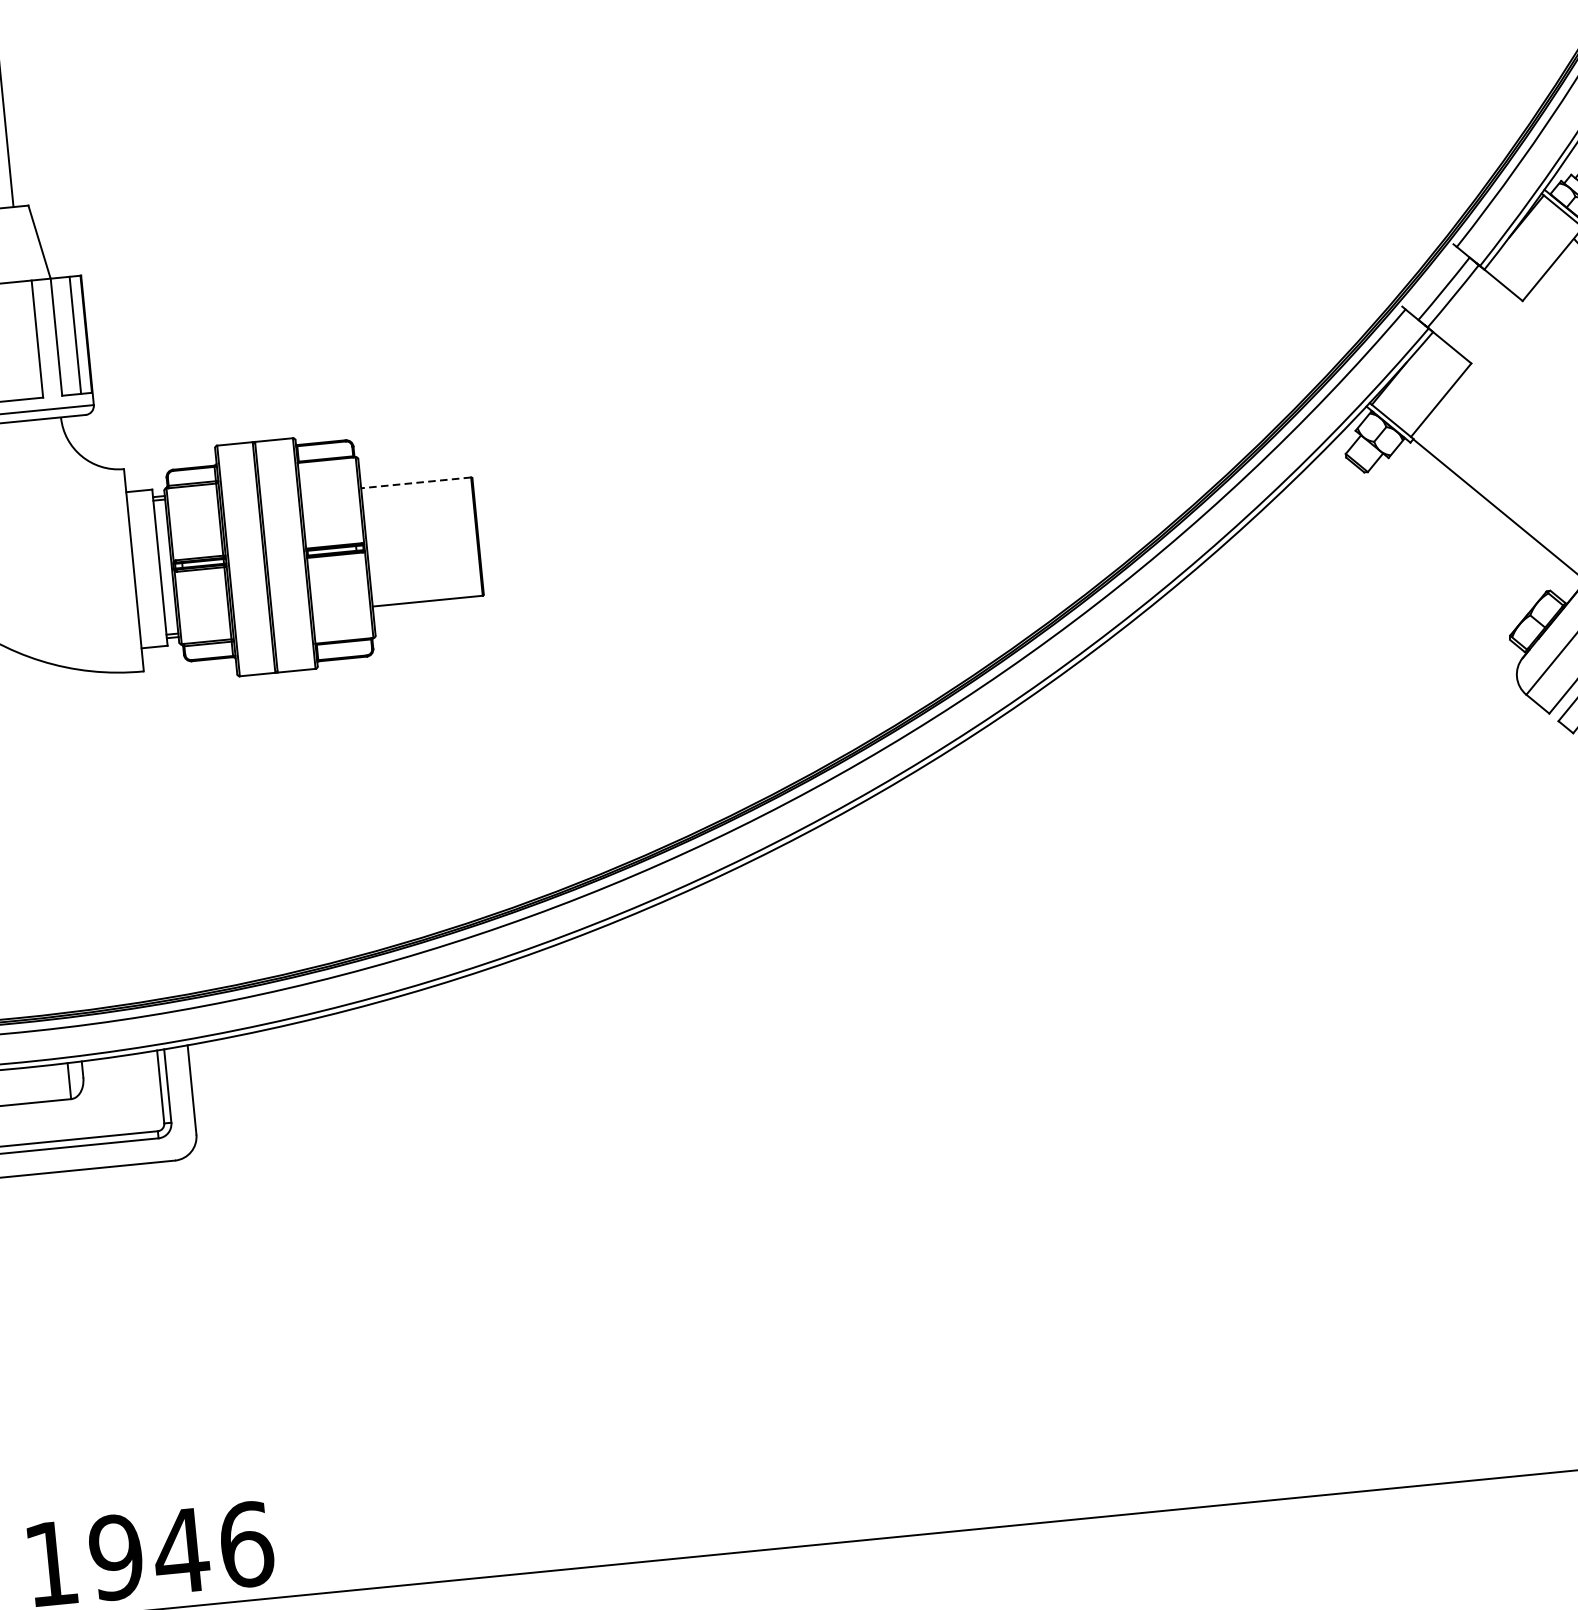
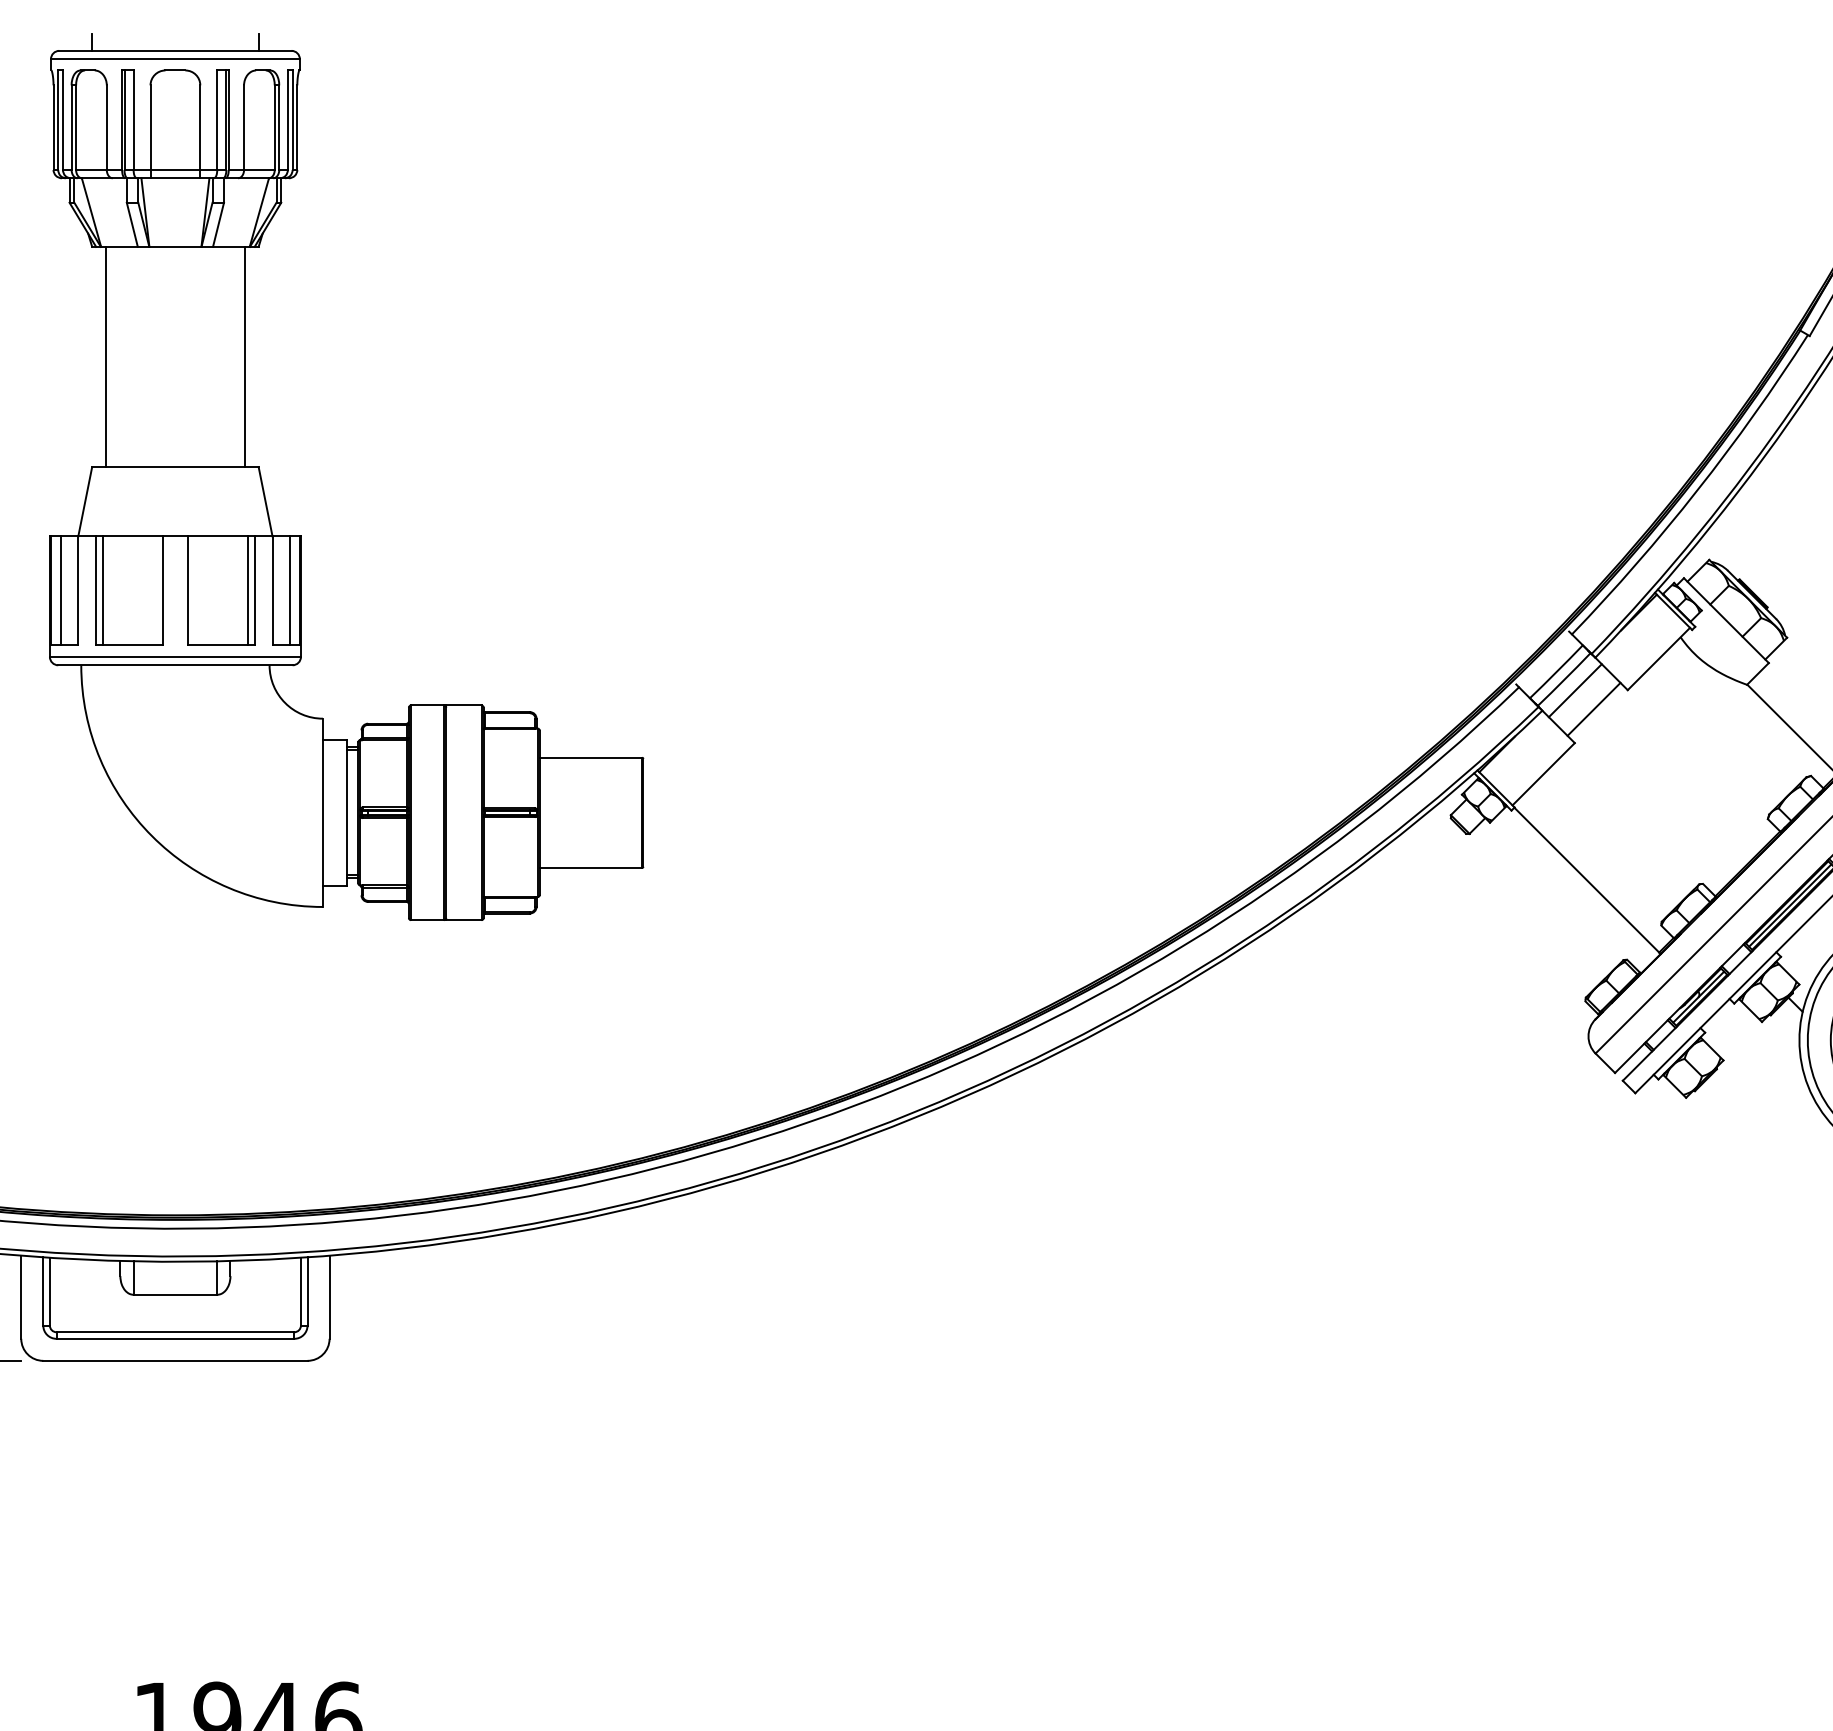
line: (1465, 307) -> (1574, 690), added
line: (1487, 324) -> (1593, 708), added
line: (29, 339) -> (247, 590), added
line: (415, 482) -> (590, 757), dashed -> solid

